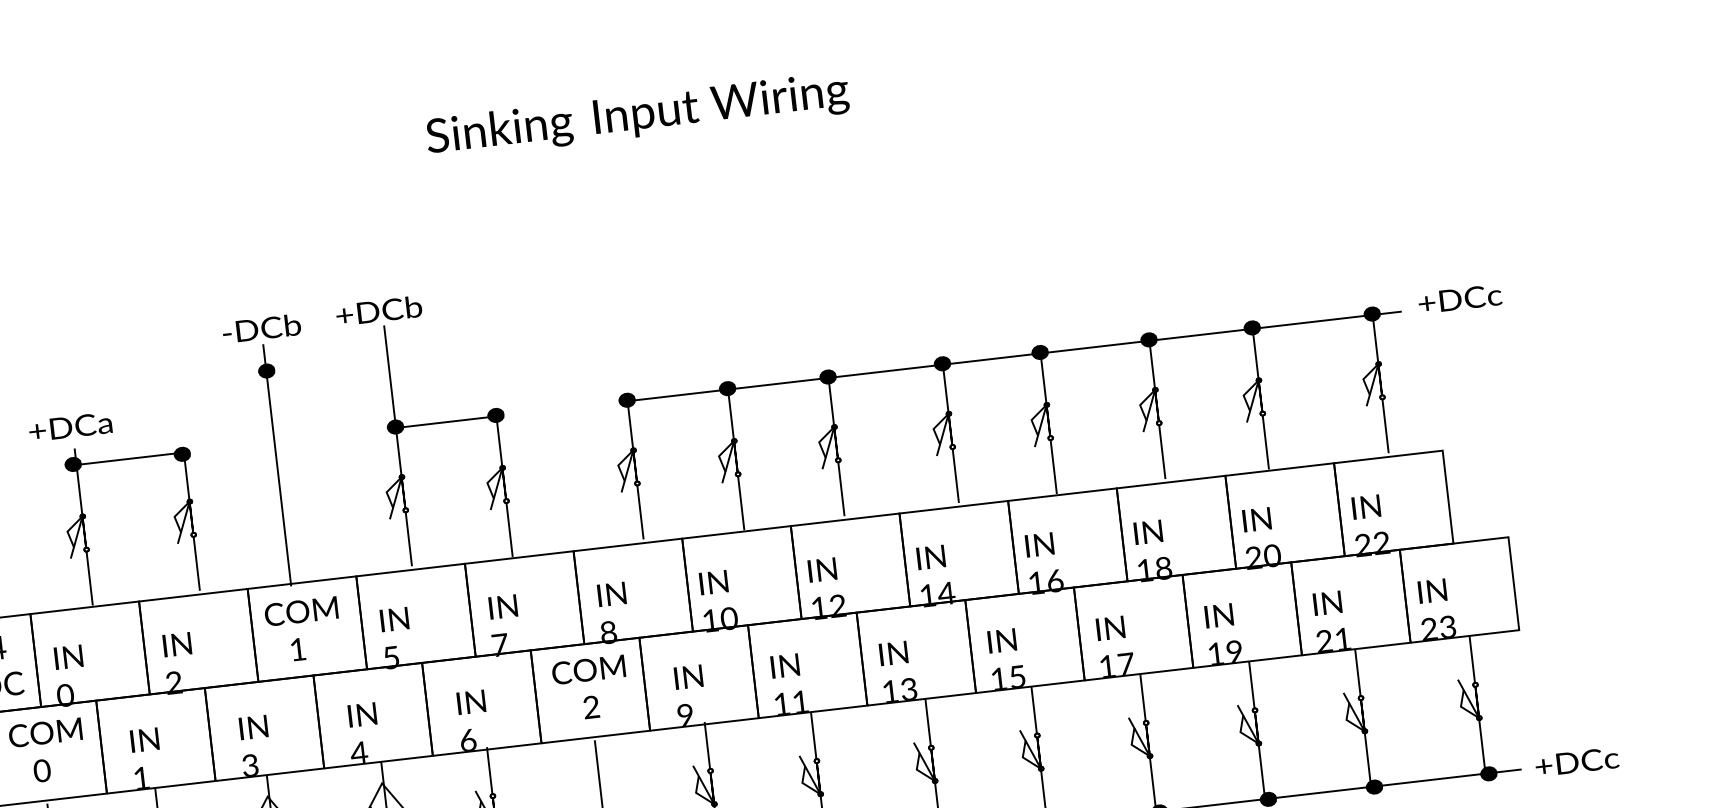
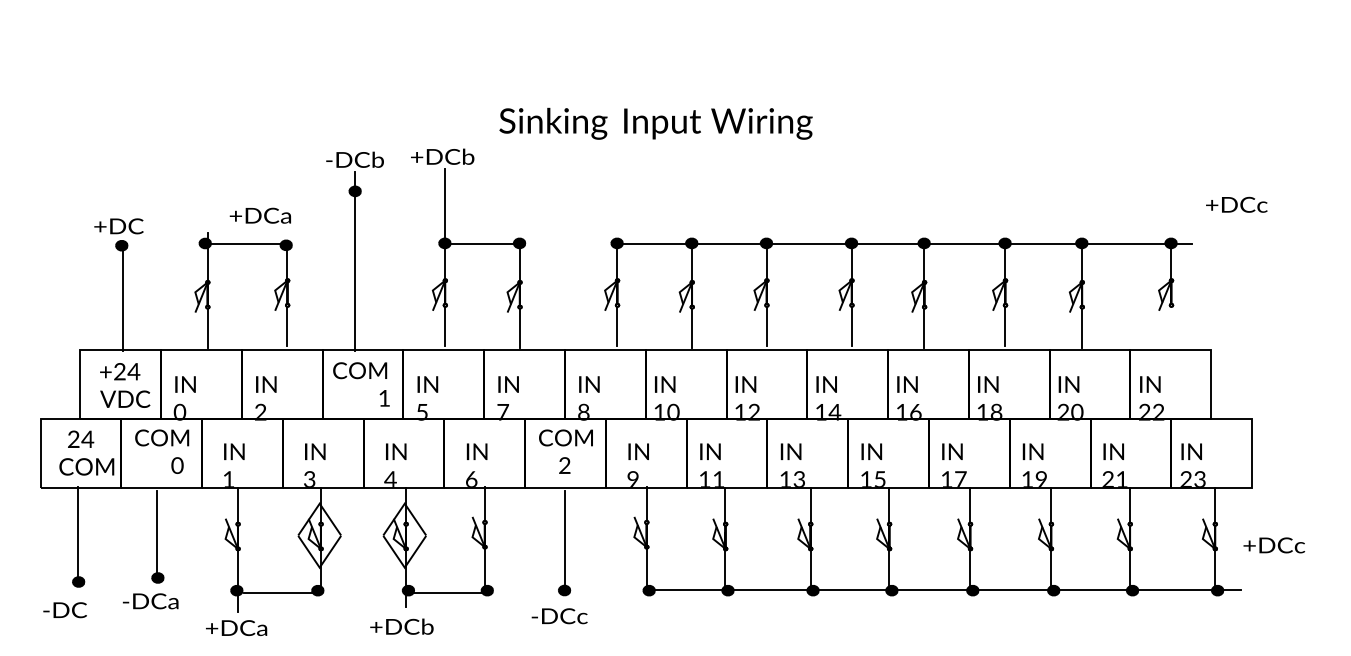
text: (637, 115) -> (655, 123), moved
text: (1459, 298) -> (1236, 204), moved
line: (1385, 425) -> (1171, 326), removed
text: (69, 426) -> (259, 215), moved
text: (298, 649) -> (384, 398), moved
text: (1577, 762) -> (1274, 545), moved
text: (42, 770) -> (177, 465), moved

